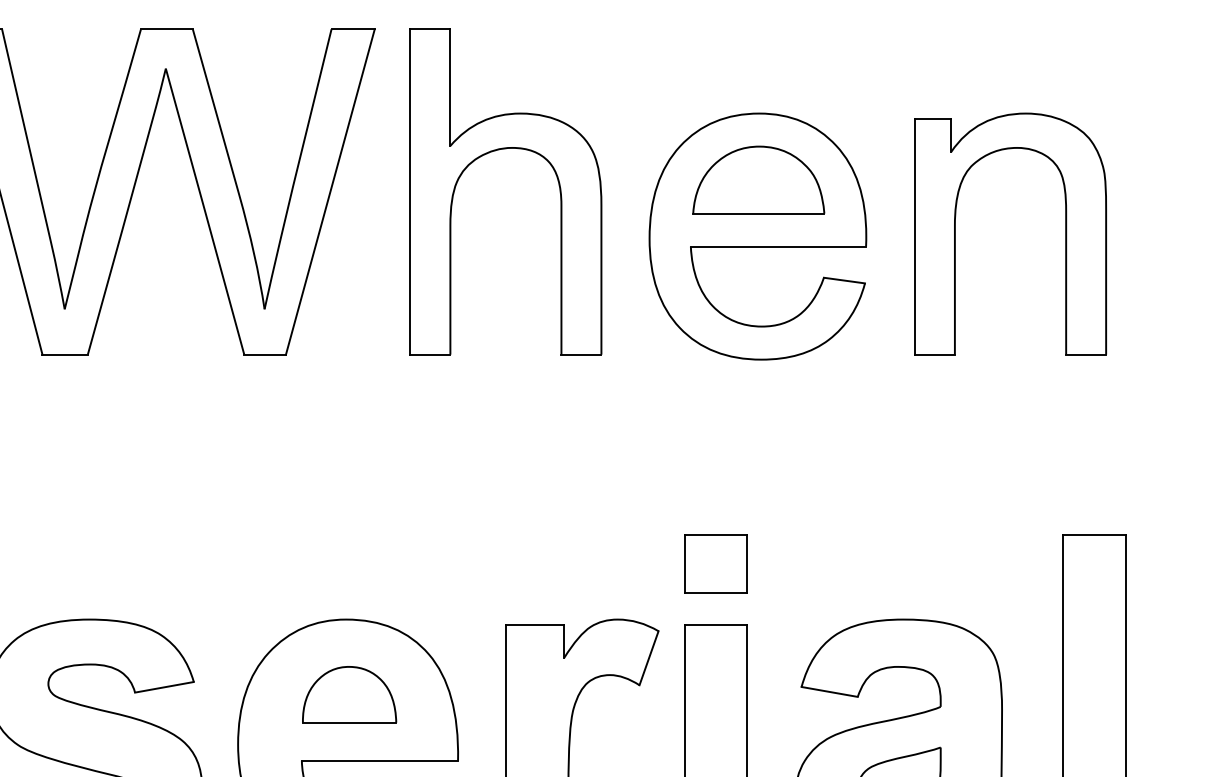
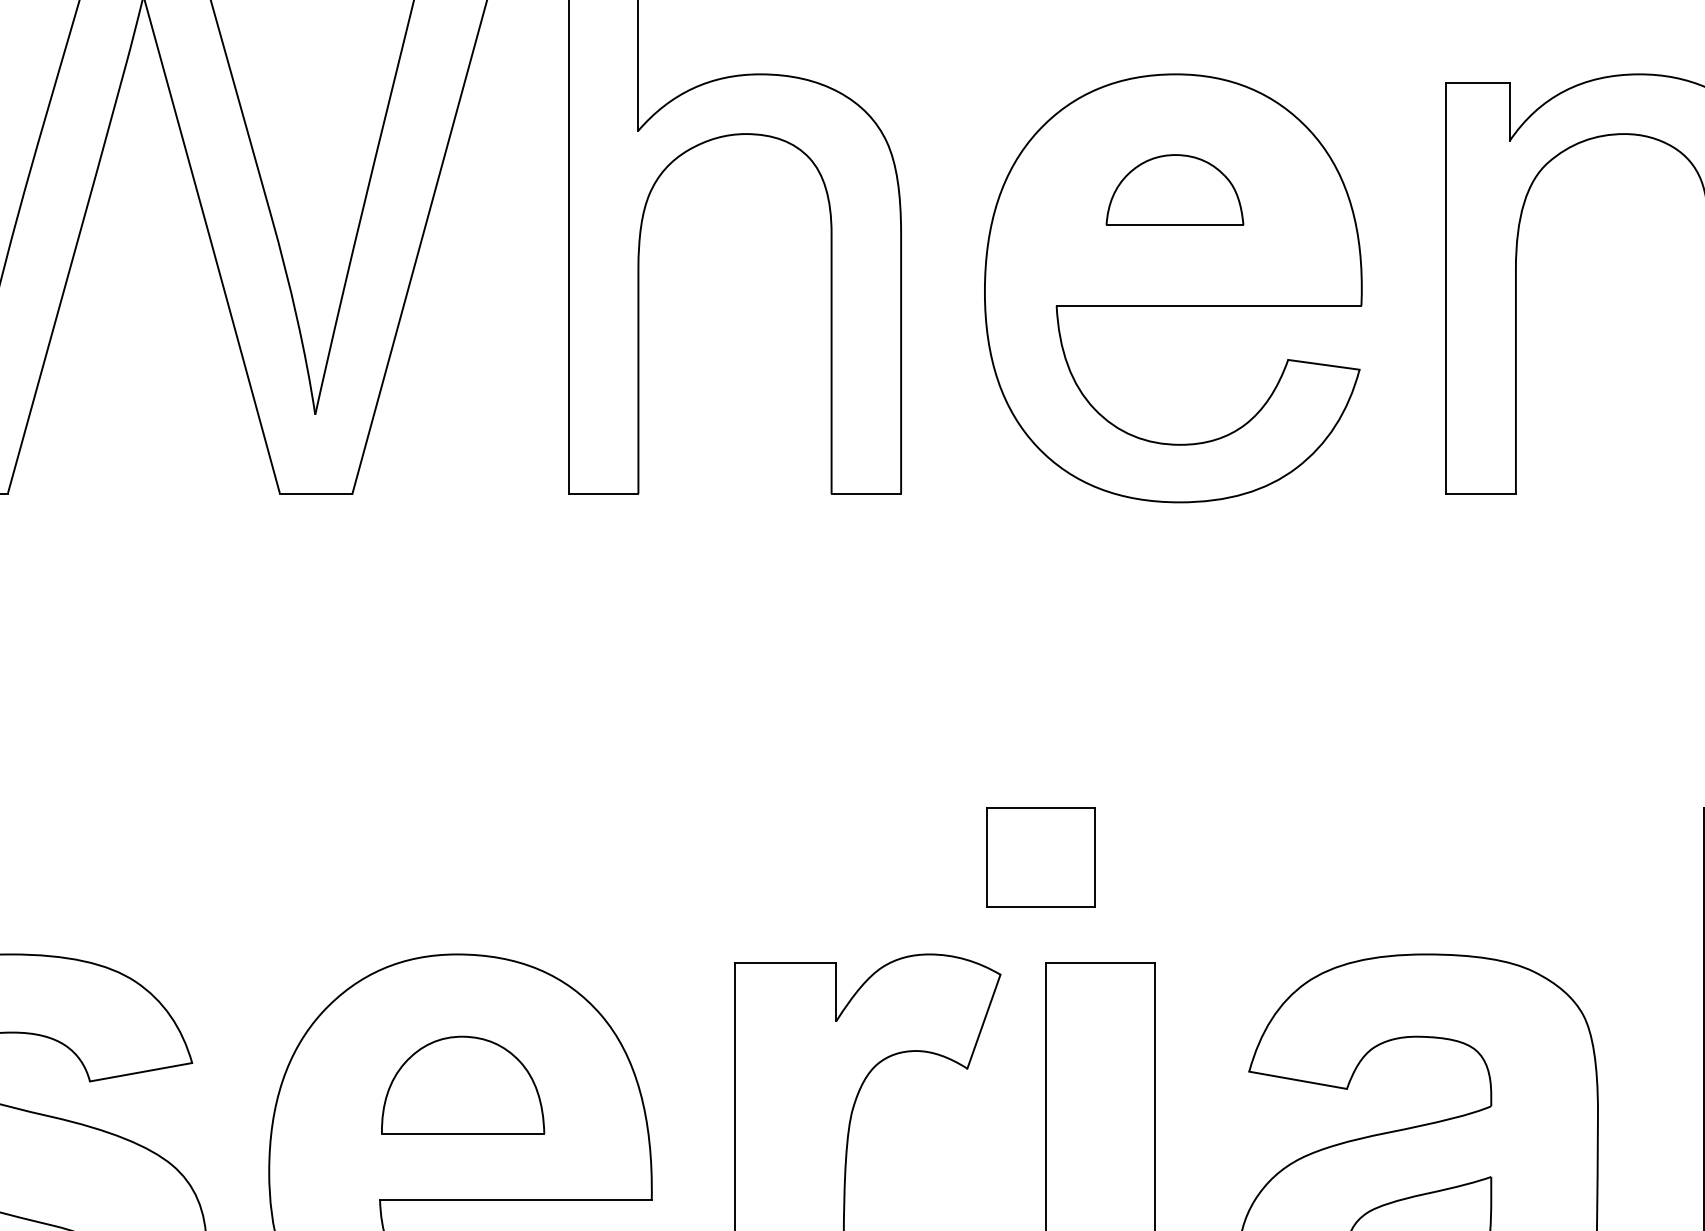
part: (758, 179) -> (1174, 189), size x0.6
part: (715, 563) -> (1040, 856), moved

